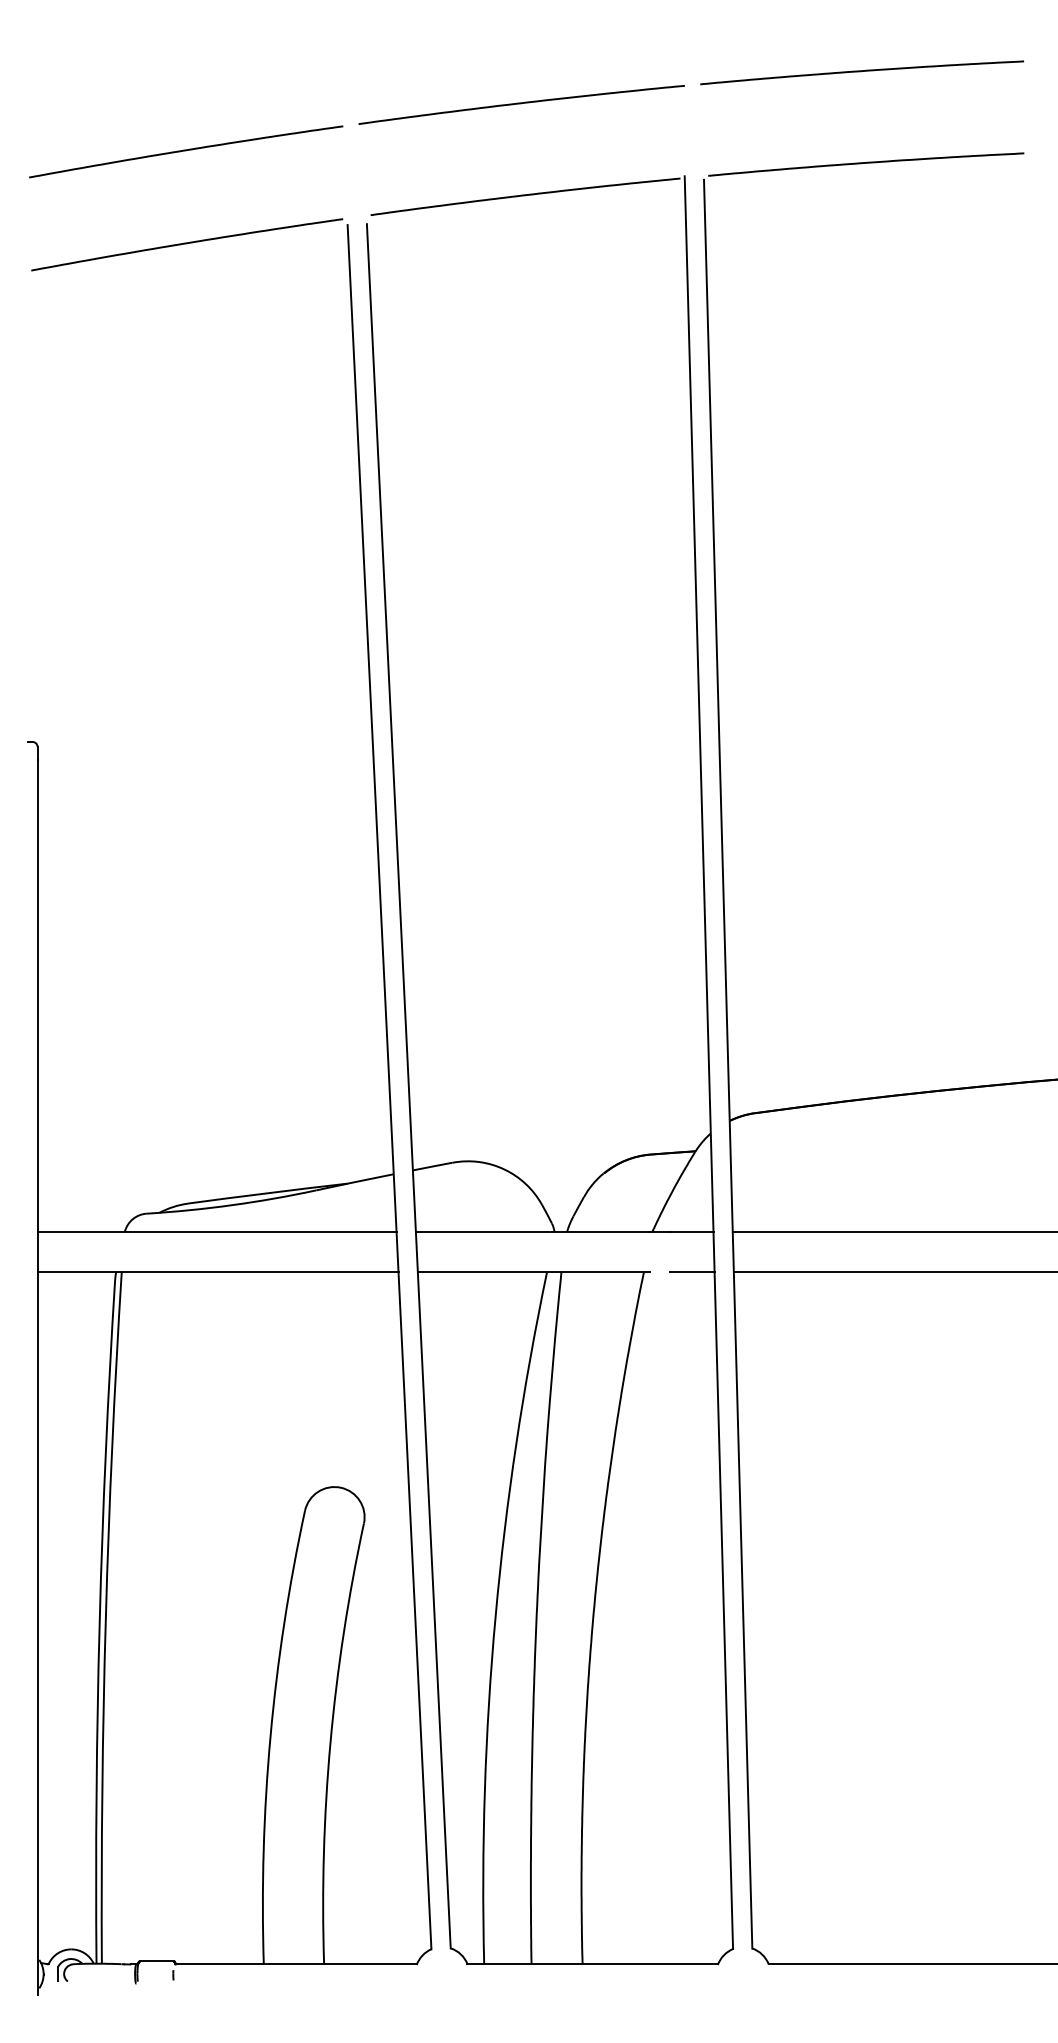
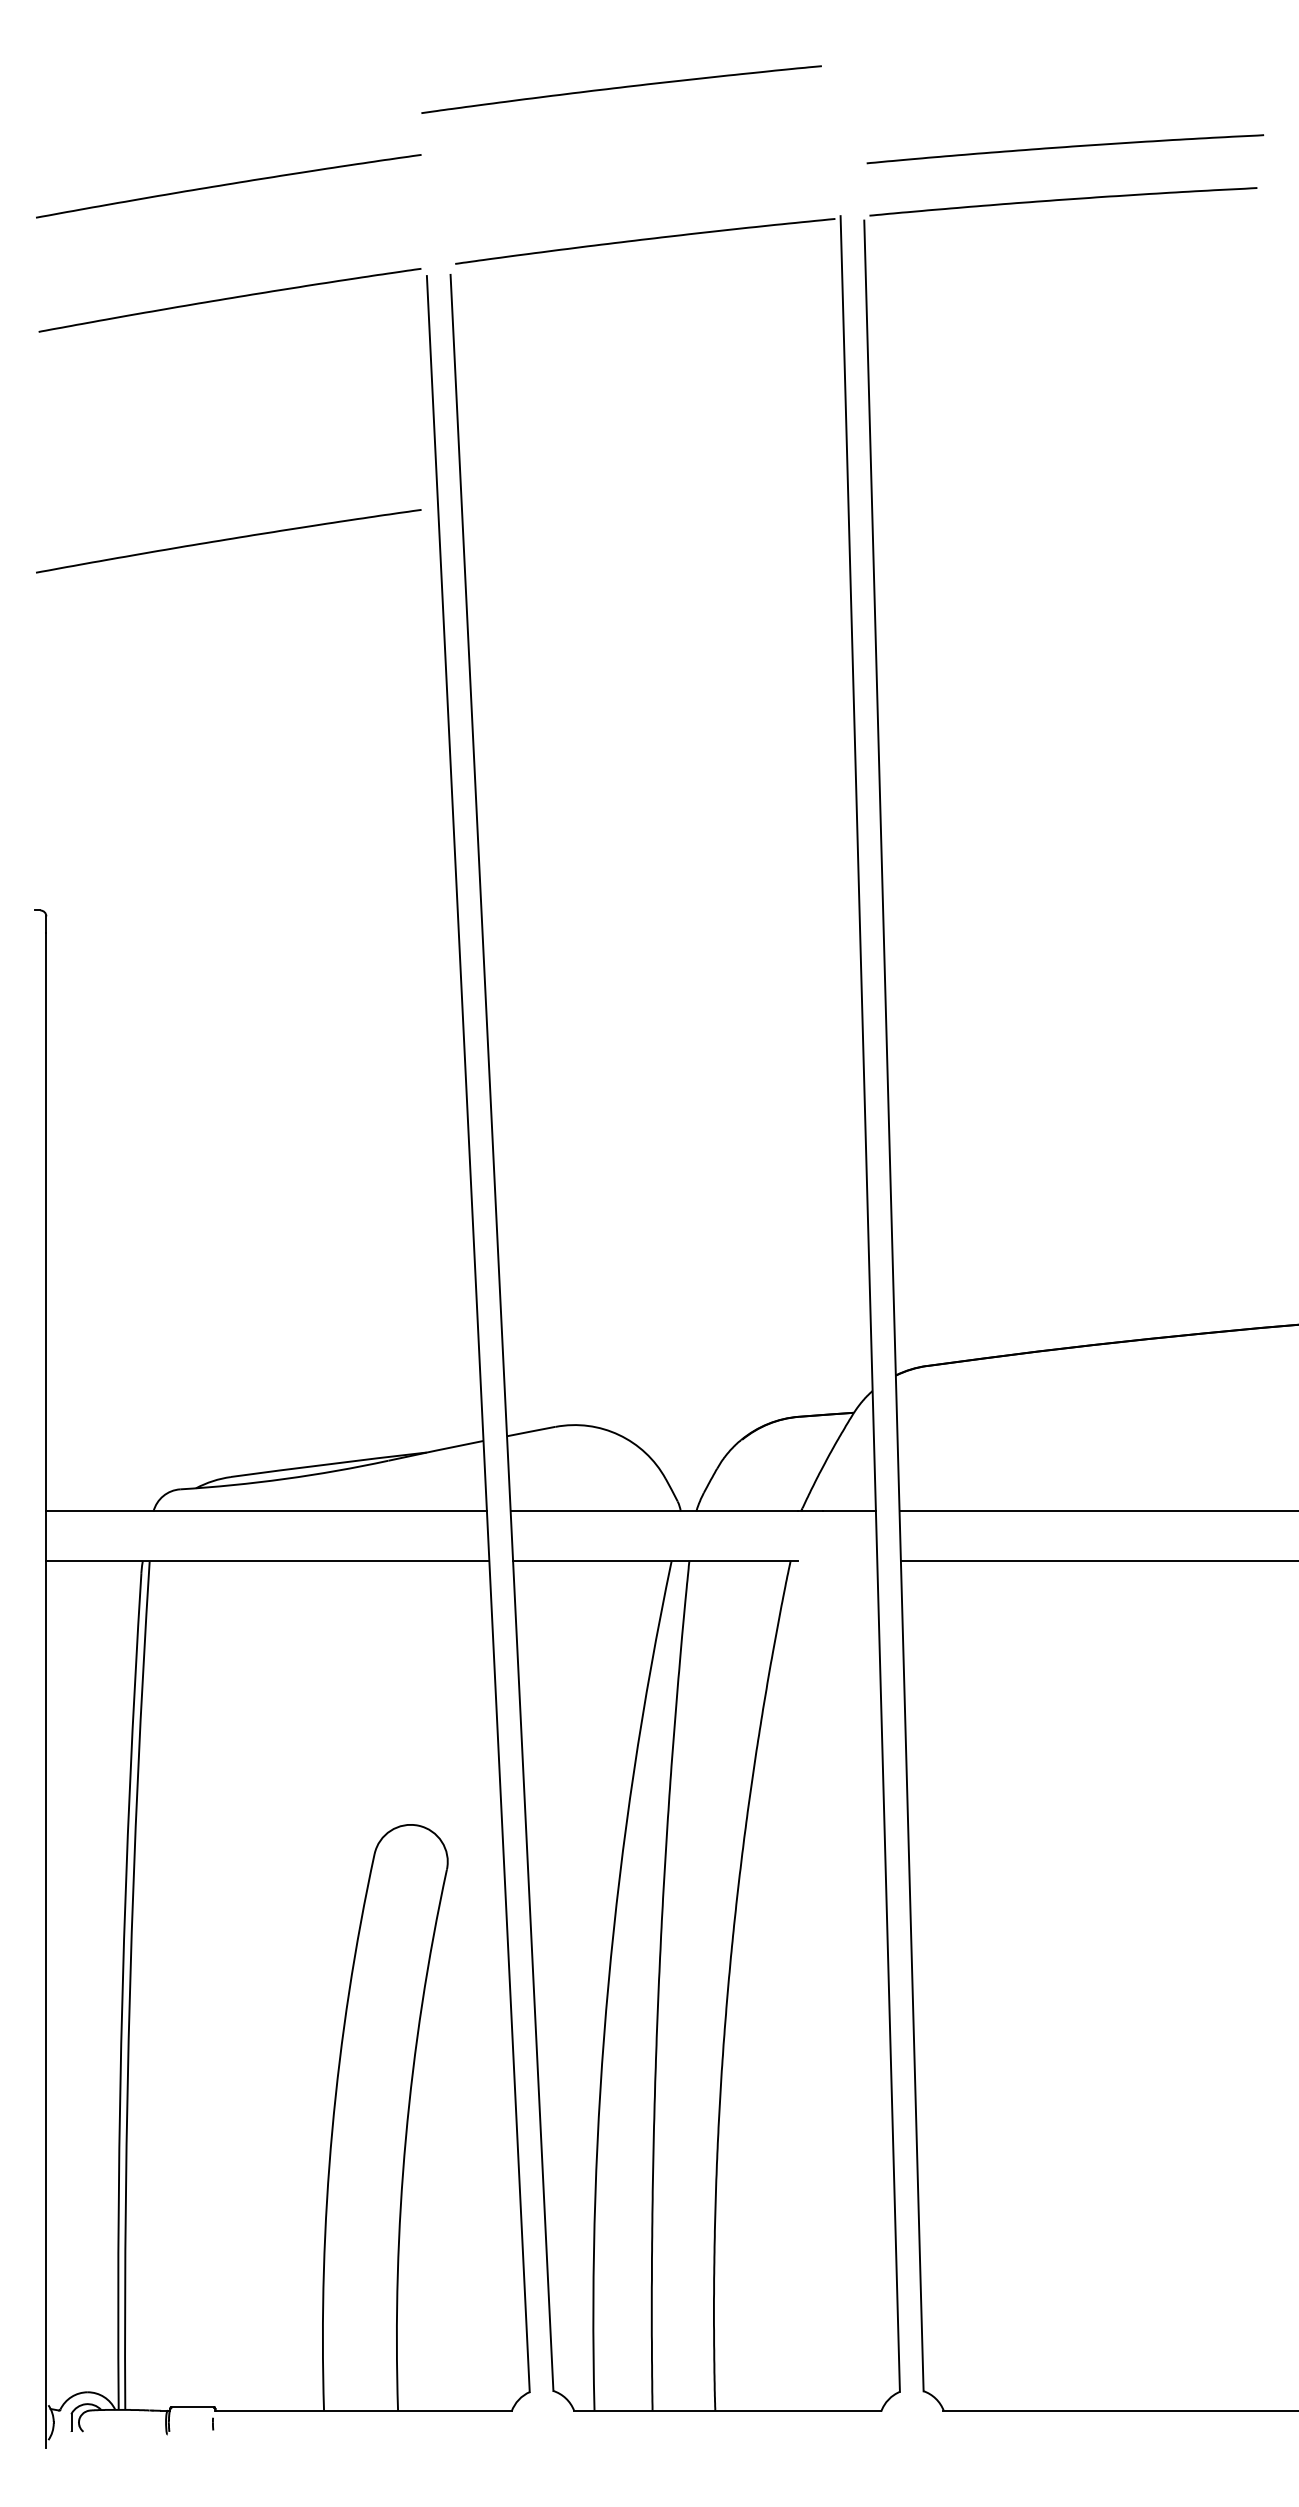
curve: (861, 72) -> (1064, 148), moved
curve: (521, 104) -> (621, 88), moved
curve: (185, 440) -> (228, 540), added
line: (691, 1272) -> (849, 1561), removed

